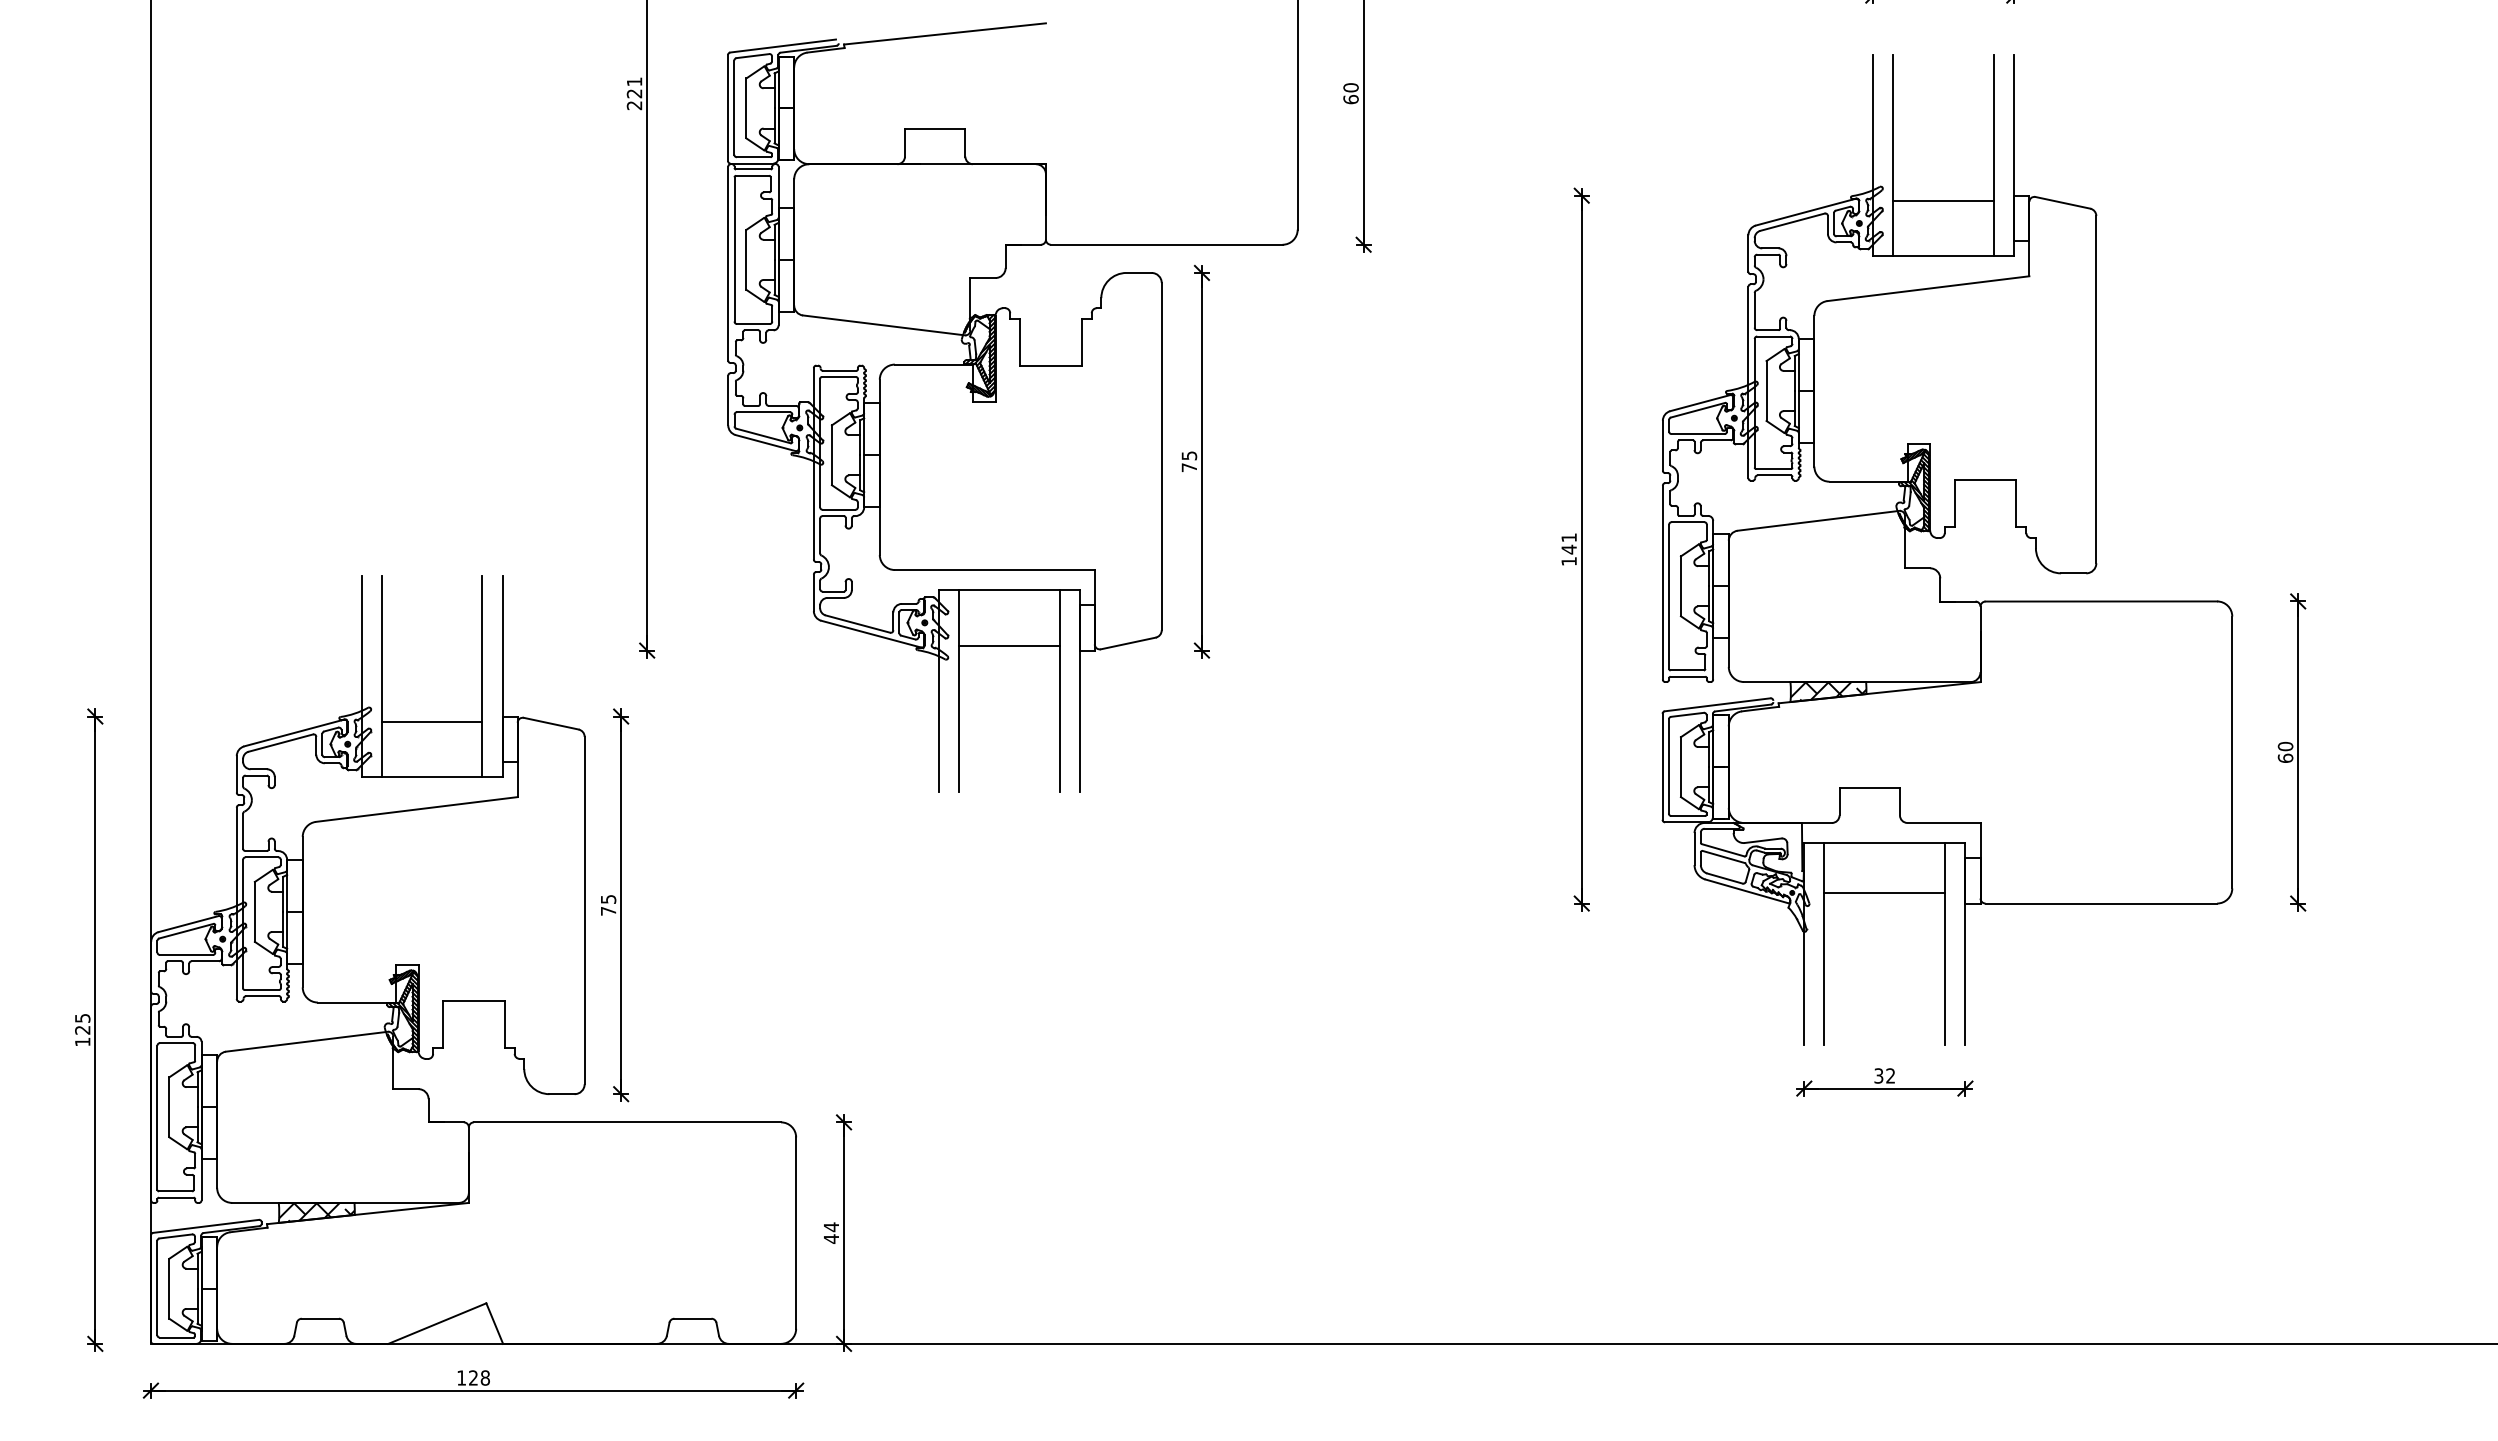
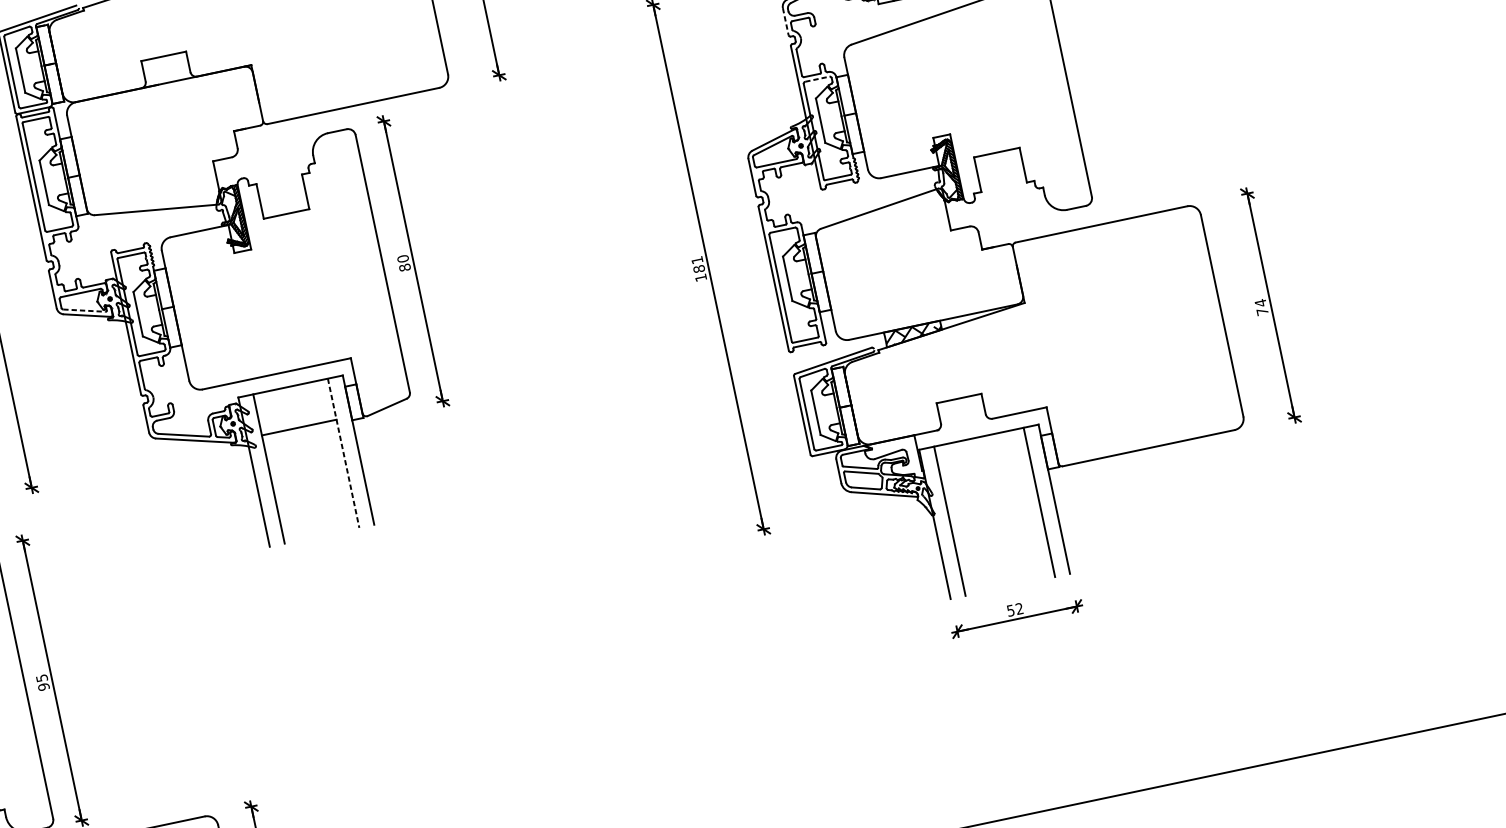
line: (1748, 253) -> (785, 21), solid -> dashed
line: (1774, 336) -> (818, 79), solid -> dashed
line: (763, 436) -> (84, 311), solid -> dashed
text: (1189, 461) -> (404, 263), 75 -> 80
text: (1568, 549) -> (698, 269), 141 -> 181
line: (1059, 690) -> (343, 453), solid -> dashed
text: (2285, 751) -> (1261, 306), 60 -> 74
line: (1884, 893) -> (986, 474), removed
text: (608, 910) -> (43, 686), 75 -> 95
text: (1878, 1075) -> (1010, 610), 32 -> 52

